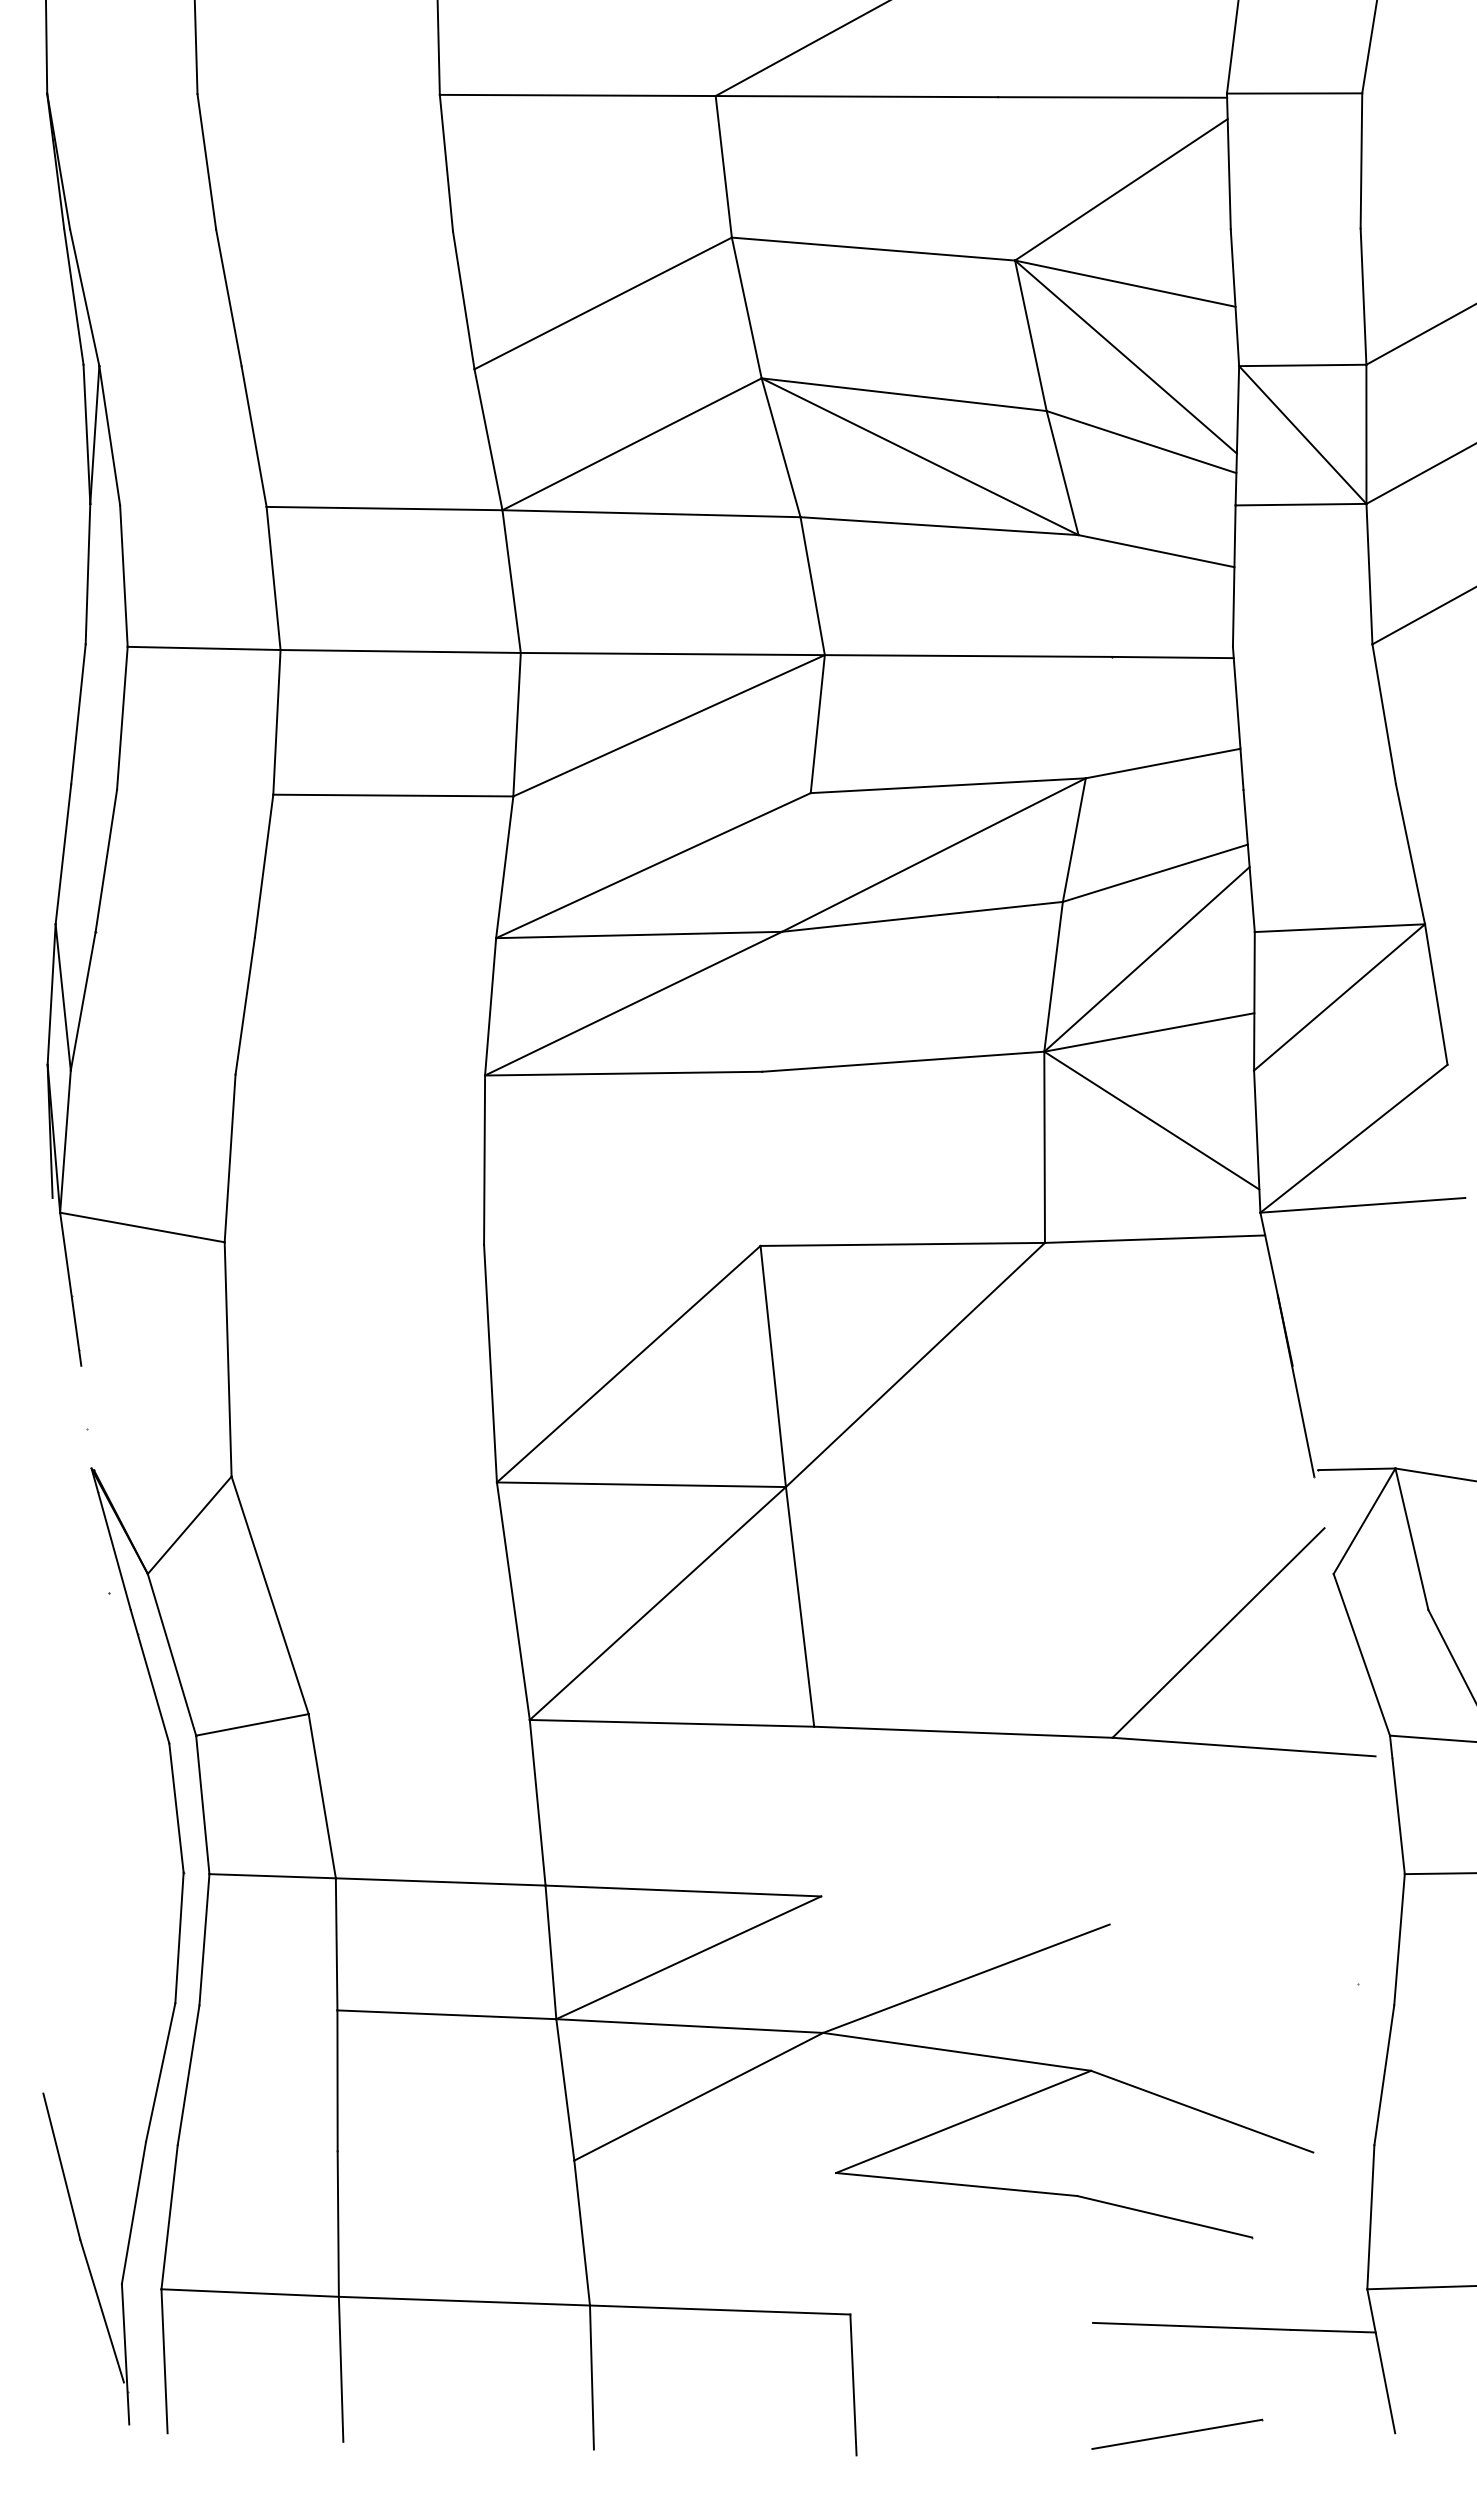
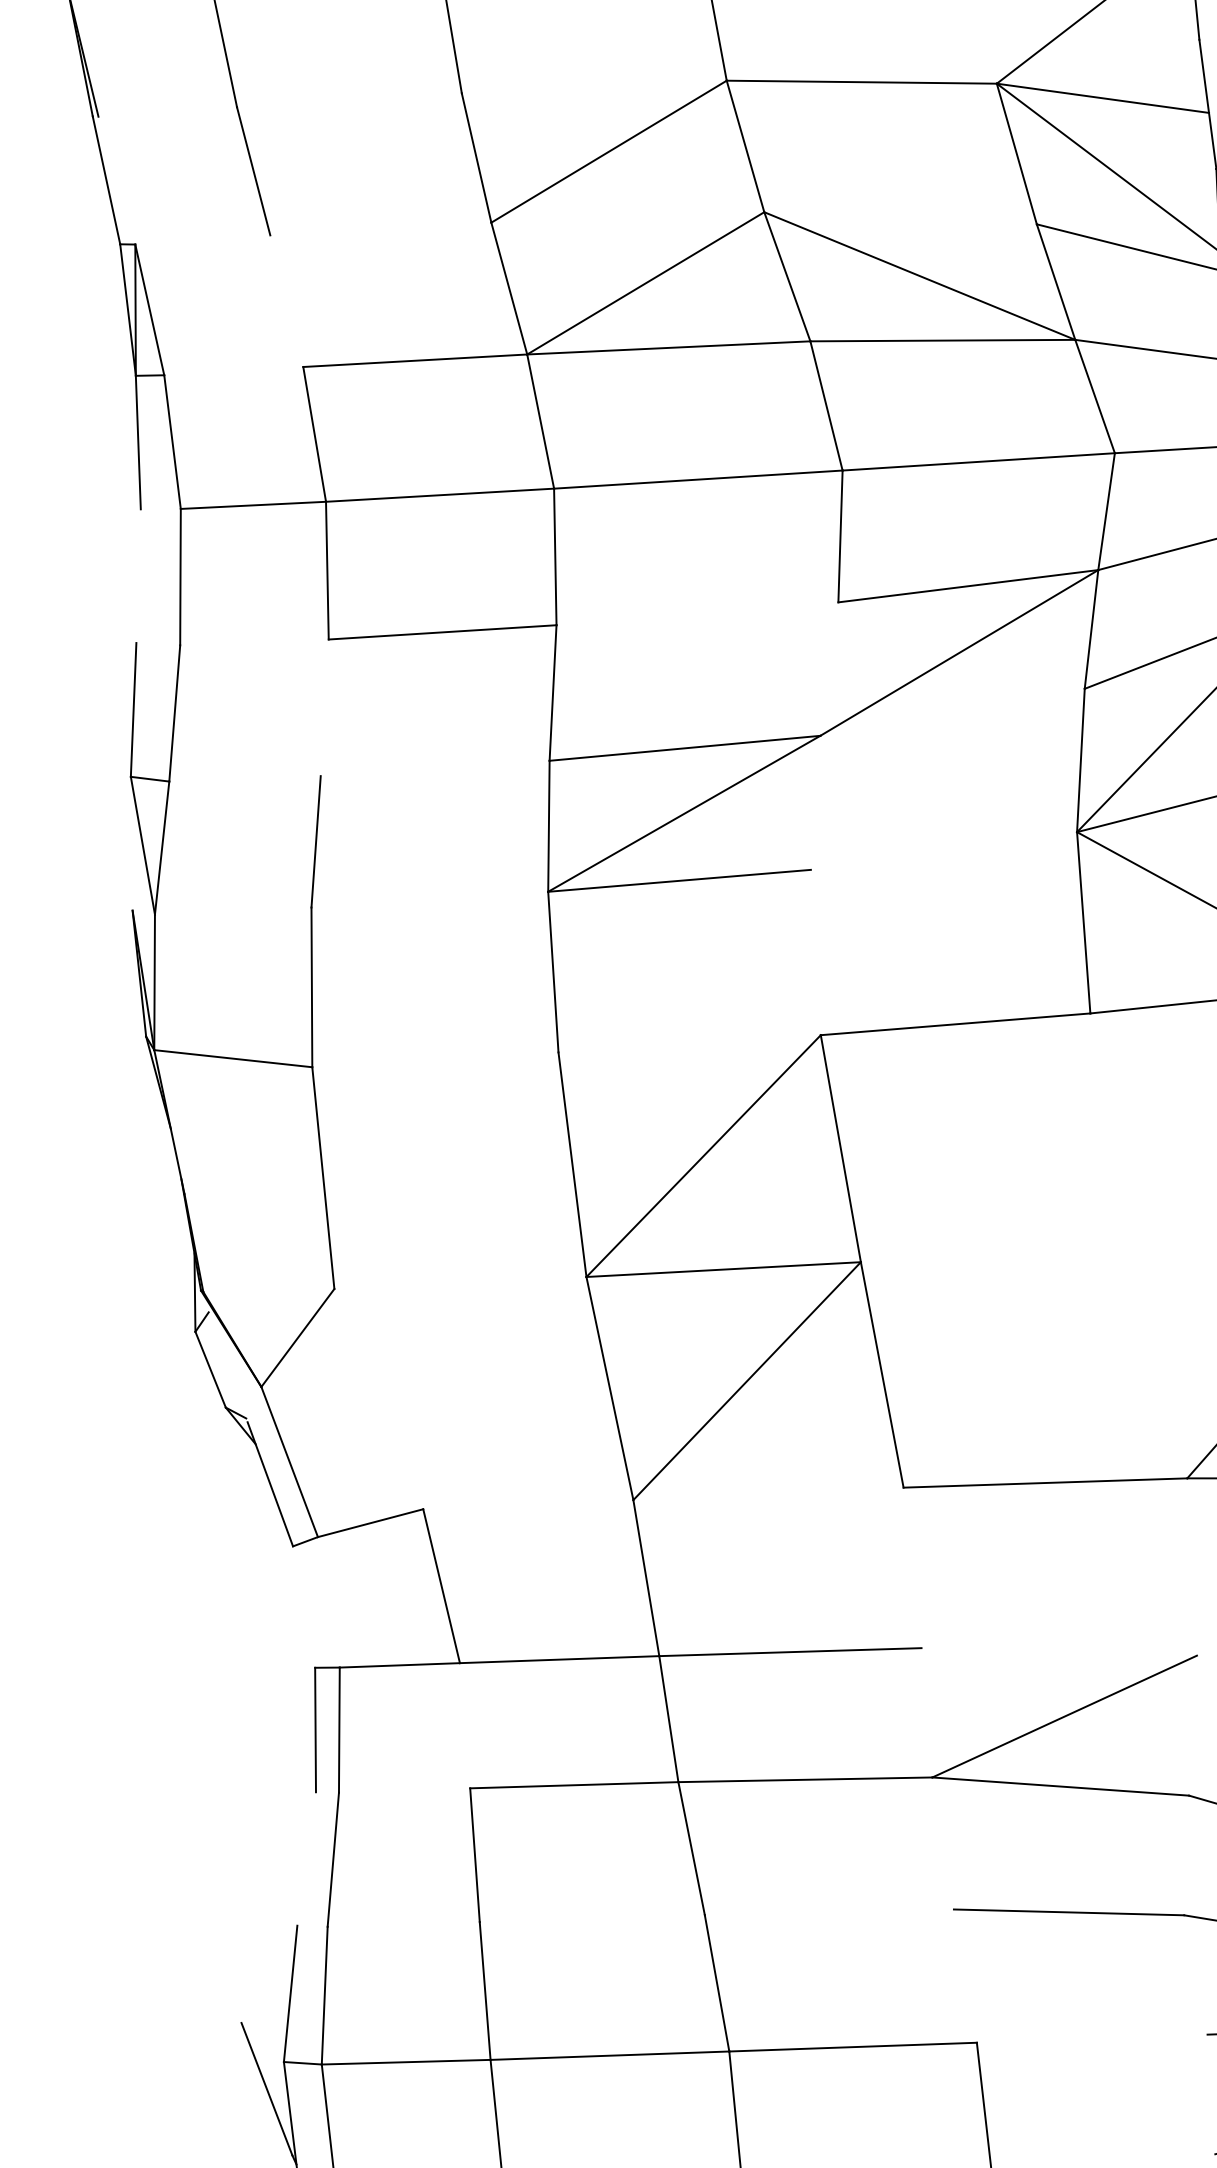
line: (84, 297) -> (116, 180), removed
line: (903, 394) -> (899, 218), removed
line: (253, 436) -> (286, 301), removed
line: (78, 714) -> (138, 576), removed
line: (668, 725) -> (698, 547), removed
line: (263, 865) -> (324, 707), removed
line: (653, 865) -> (694, 681), removed
line: (922, 916) -> (952, 711), removed
line: (51, 994) -> (131, 843), removed
line: (903, 1061) -> (944, 850), removed
line: (914, 1364) -> (974, 1137), removed
line: (110, 1538) -> (223, 1355), removed
line: (269, 1595) -> (378, 1399), removed
line: (671, 1722) -> (767, 1493), removed
line: (202, 1804) -> (328, 1601), removed
line: (176, 1807) -> (304, 1606), removed
line: (336, 1944) -> (464, 1725), removed
line: (688, 1957) -> (799, 1714), removed
line: (160, 2072) -> (306, 1858), removed
line: (698, 2096) -> (818, 1846), removed
line: (963, 2121) -> (1071, 1852), removed
line: (61, 2166) -> (218, 1954), removed

